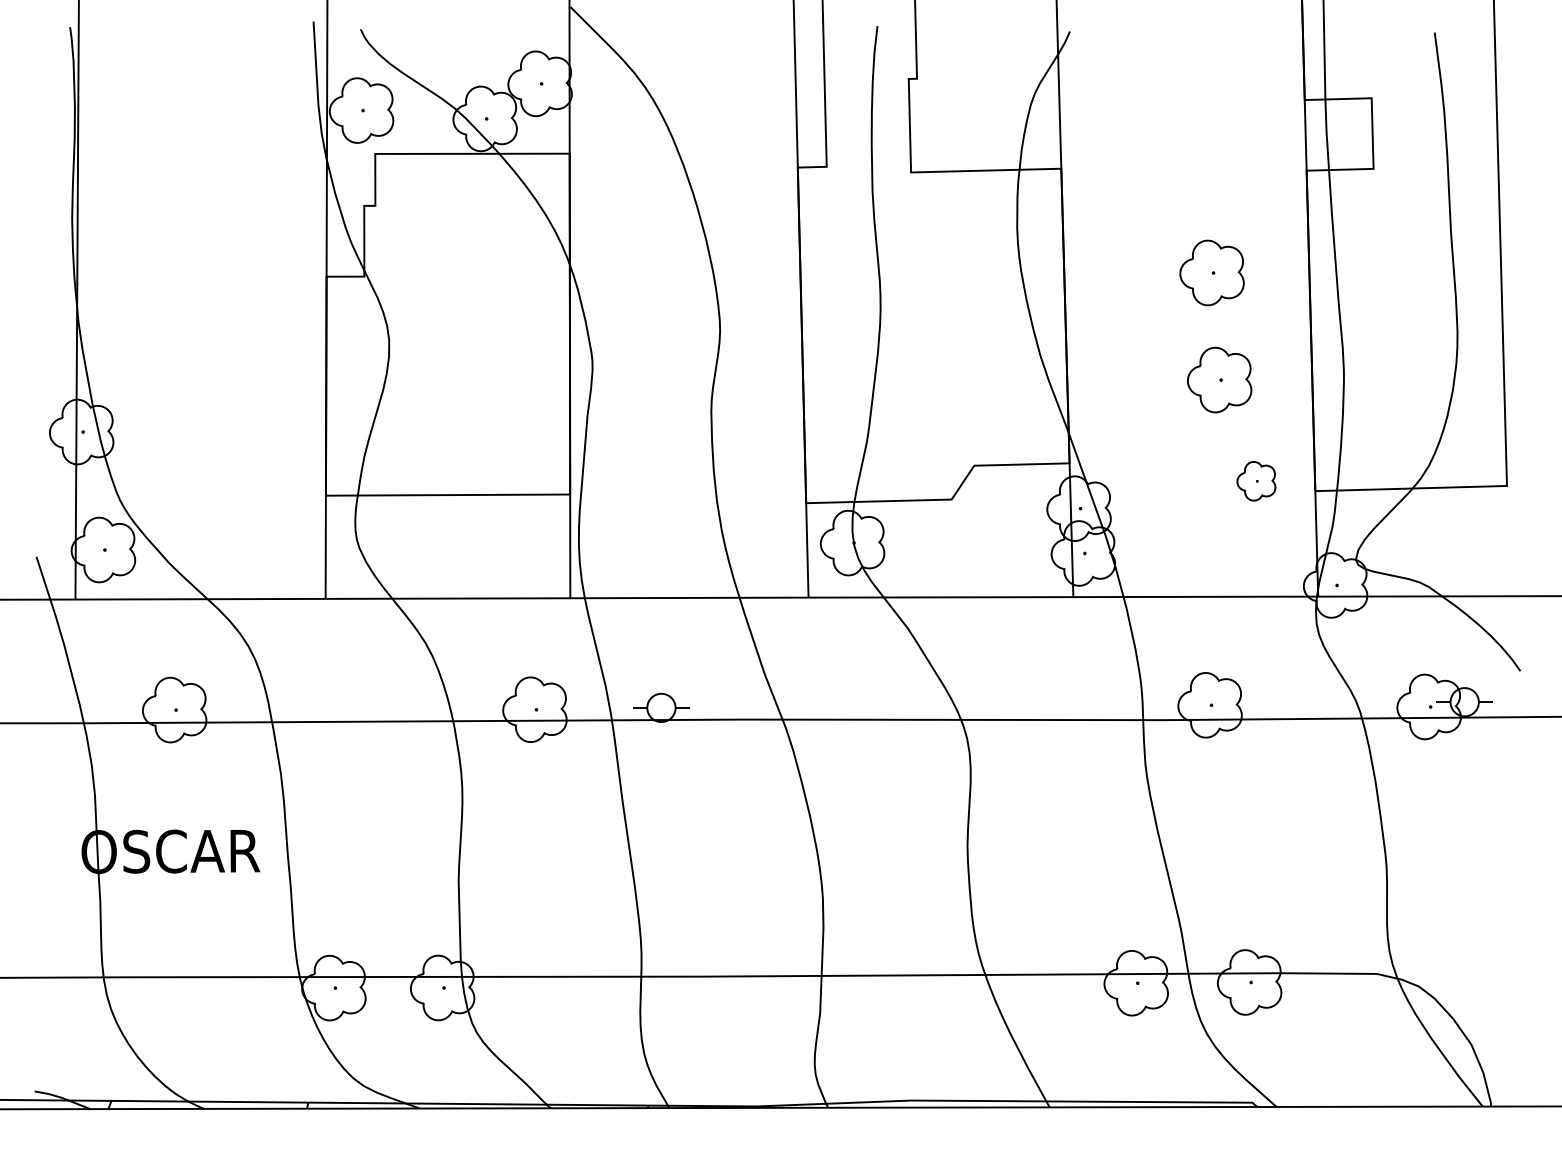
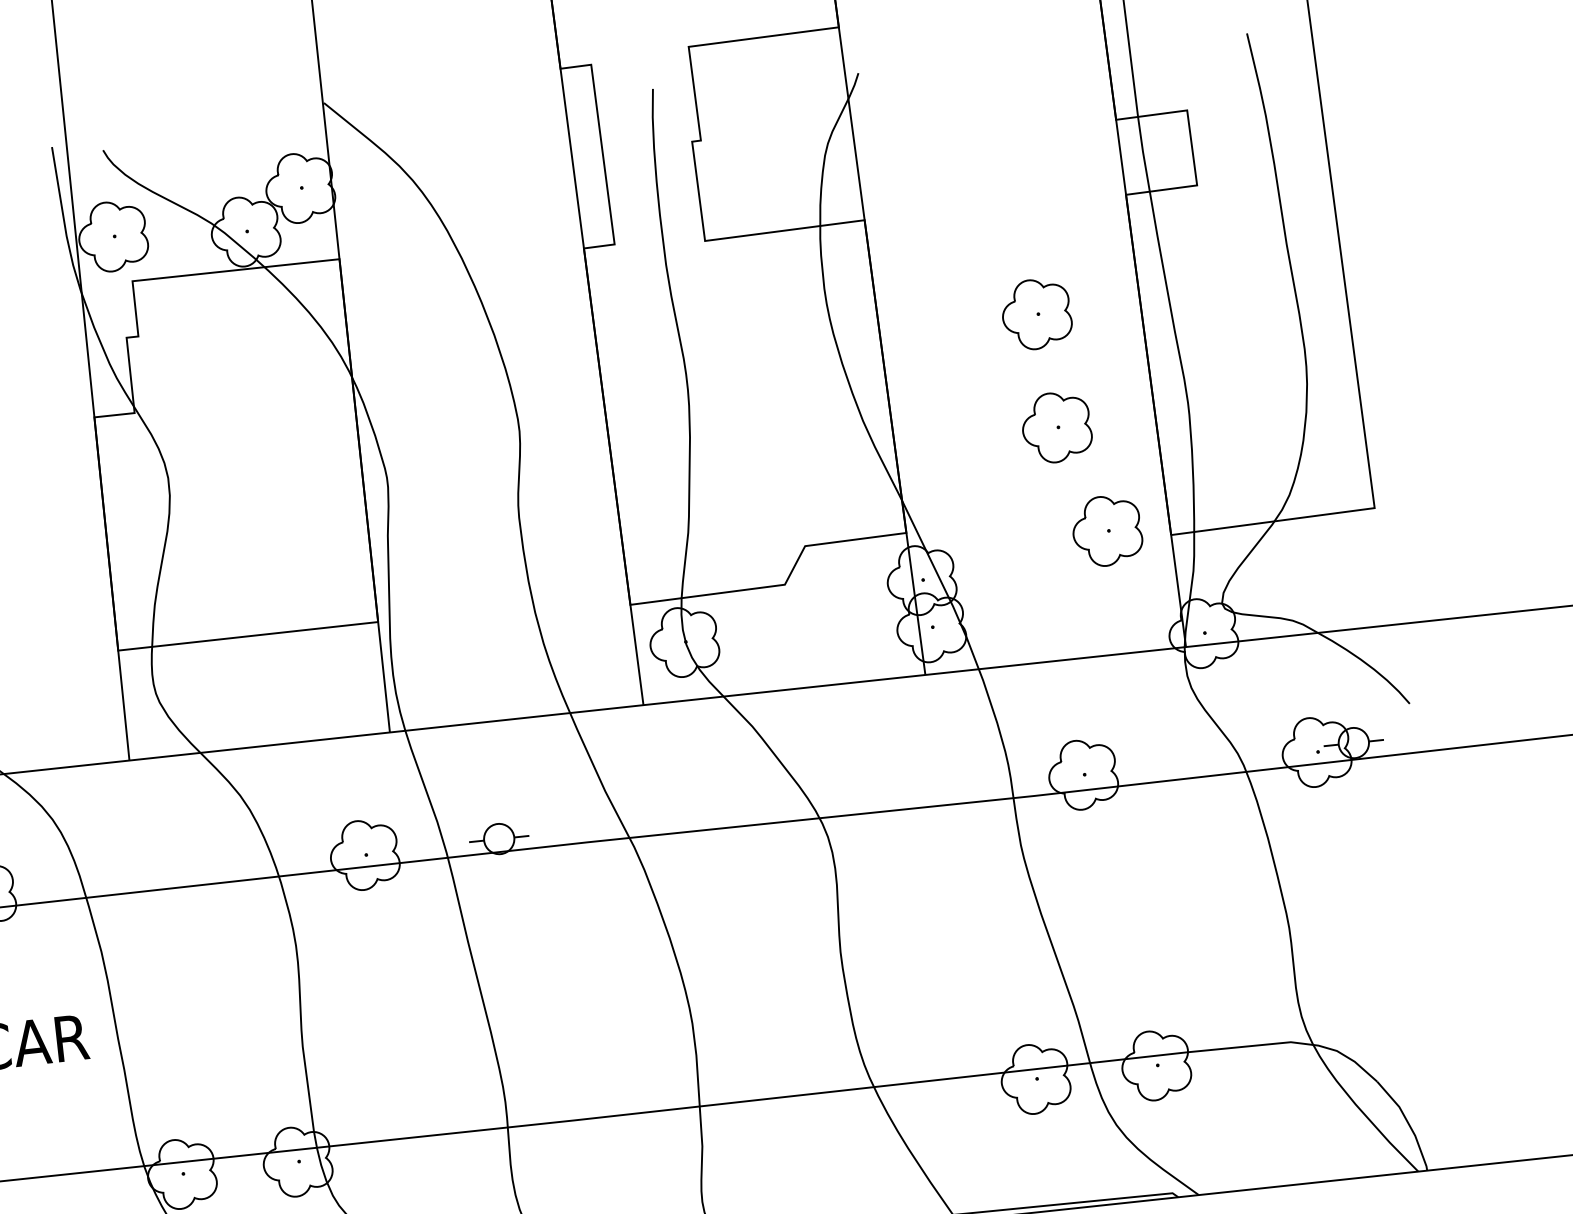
part: (1256, 481) -> (1107, 531), size x1.67

